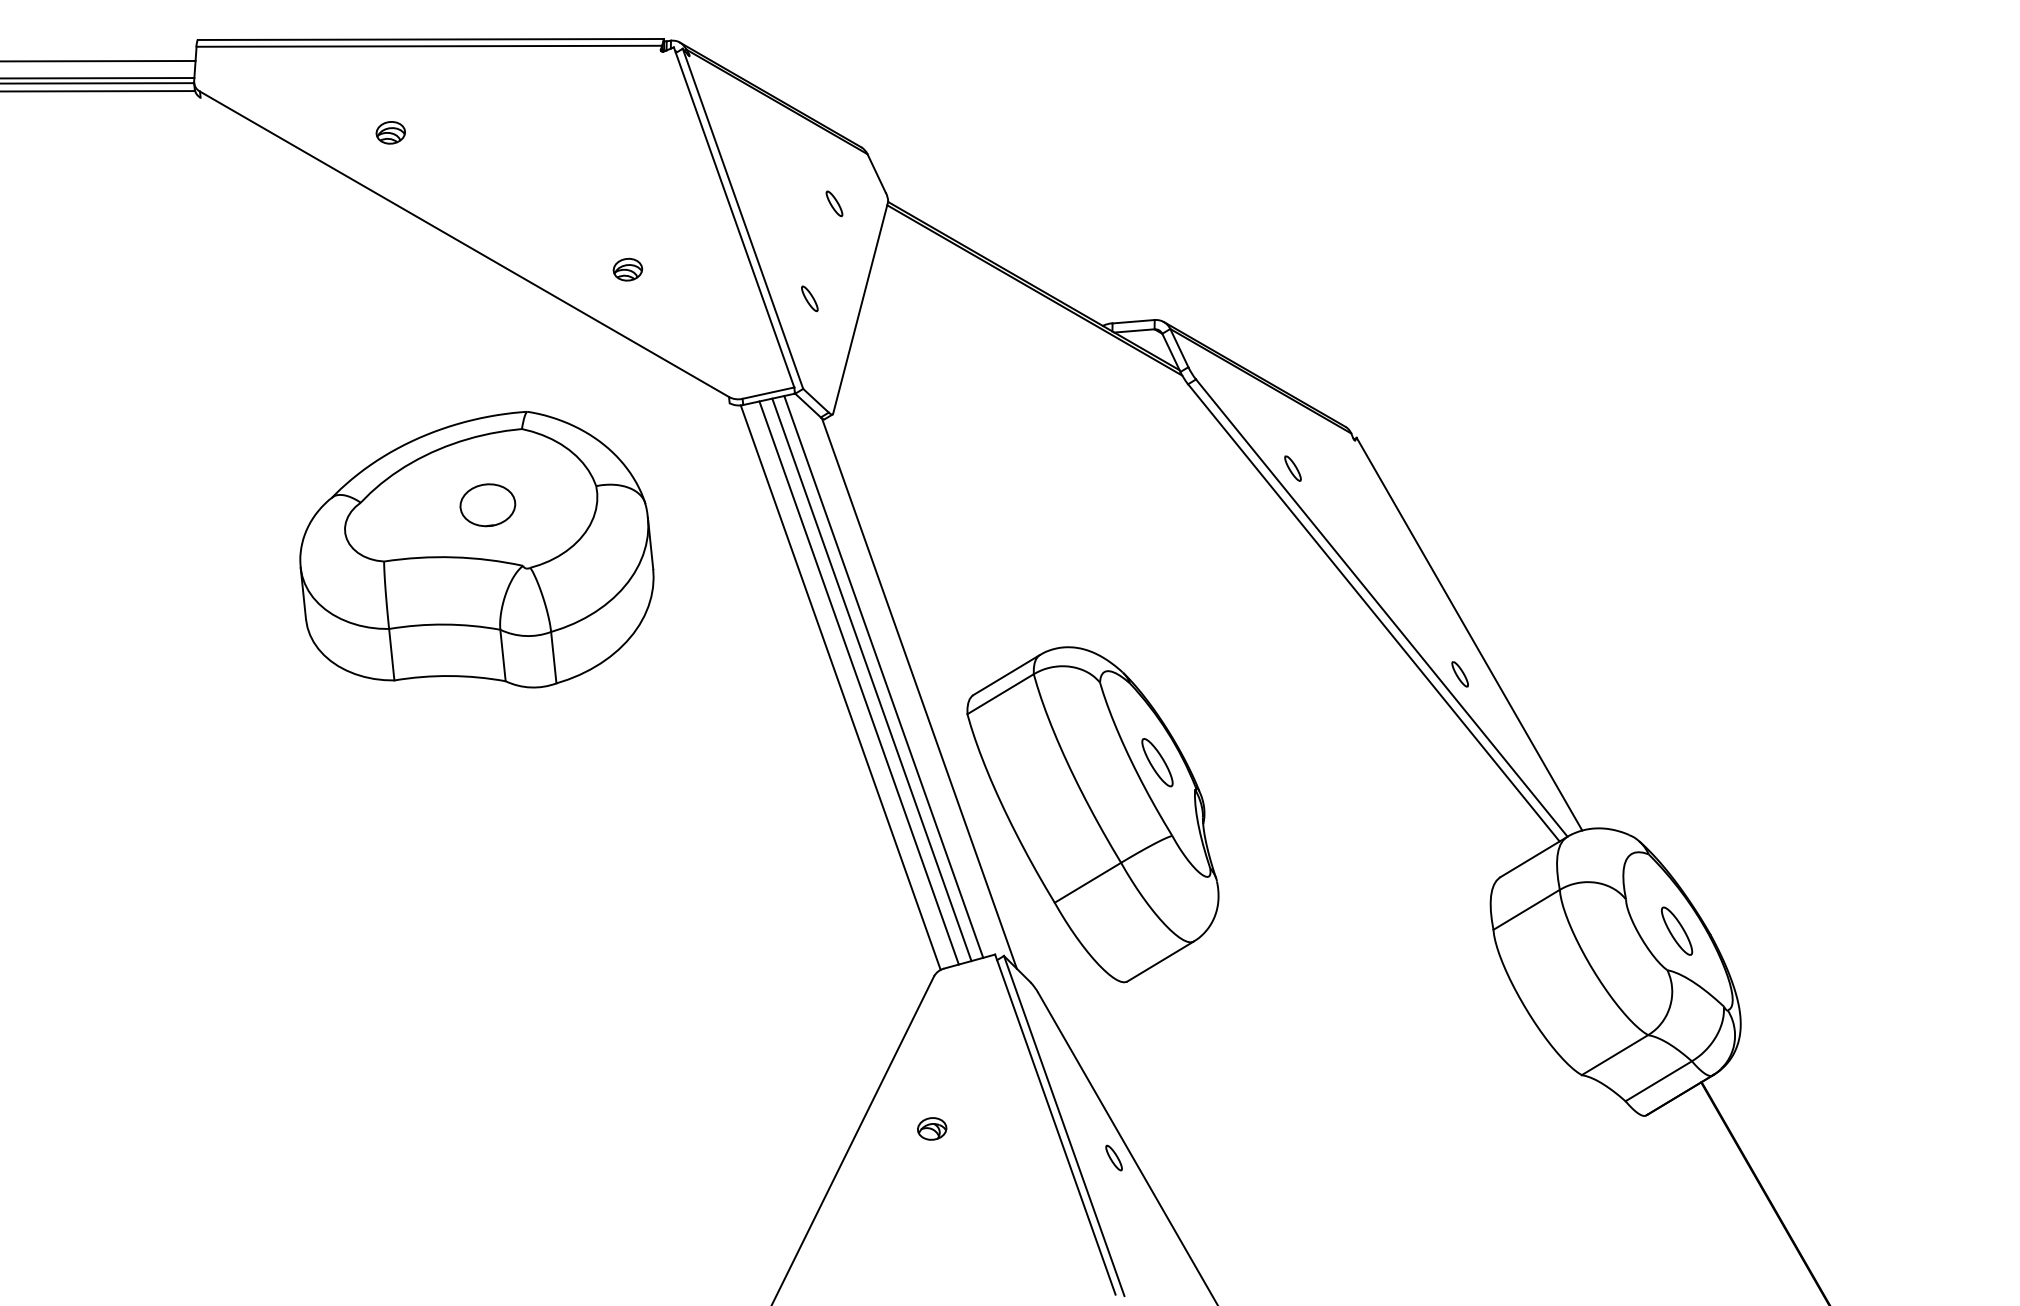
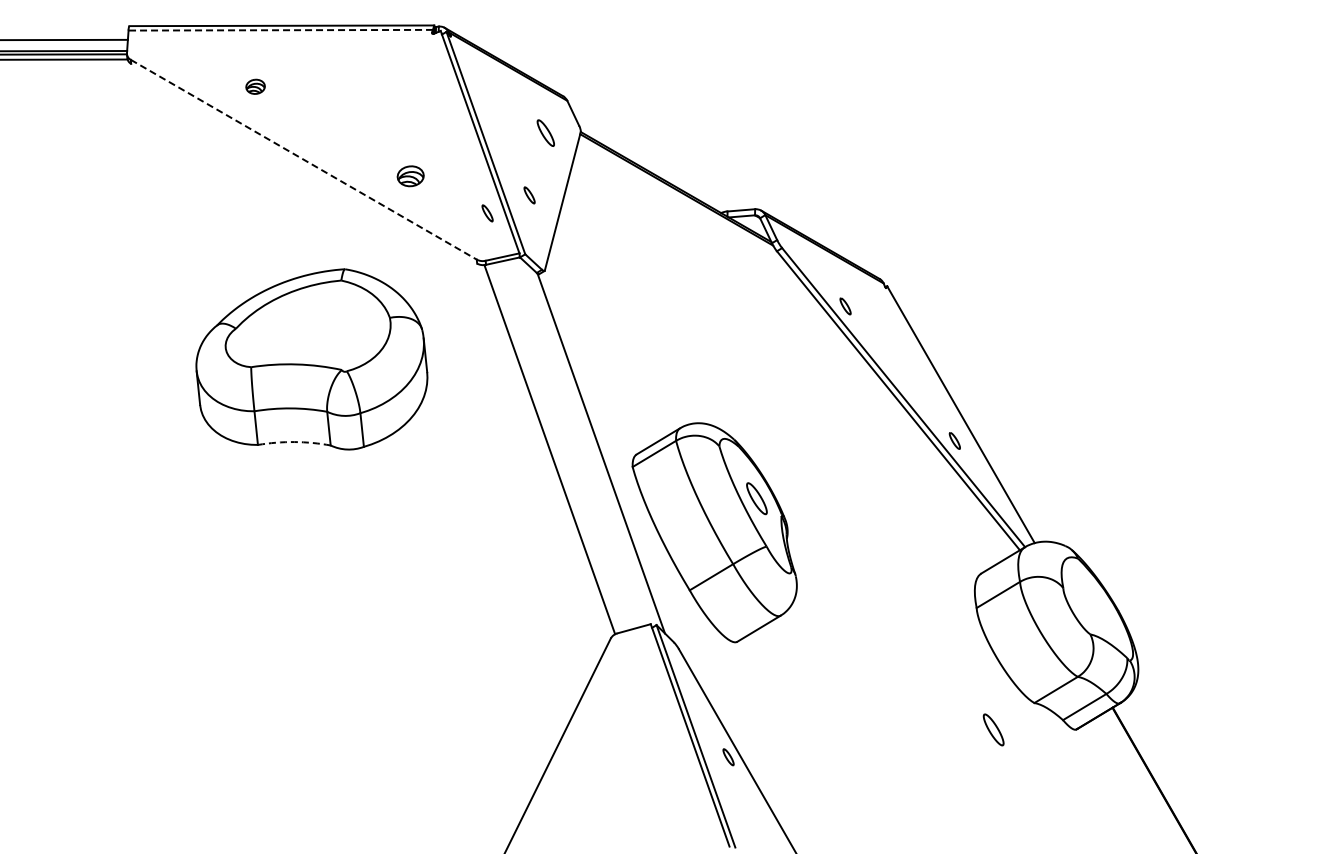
line: (428, 46) -> (280, 30), solid -> dashed
part: (834, 204) -> (545, 133), size x1.6
line: (464, 243) -> (303, 159), solid -> dashed
part: (627, 269) -> (410, 176), size x1.4
part: (745, 326) -> (487, 213), added
part: (487, 503) -> (318, 329), removed
arc: (450, 676) -> (294, 442), solid -> dashed
line: (883, 676) -> (577, 442), removed
line: (872, 679) -> (570, 444), removed
line: (858, 682) -> (561, 446), removed
part: (1676, 930) -> (993, 729), moved
part: (932, 1129) -> (609, 738), removed

